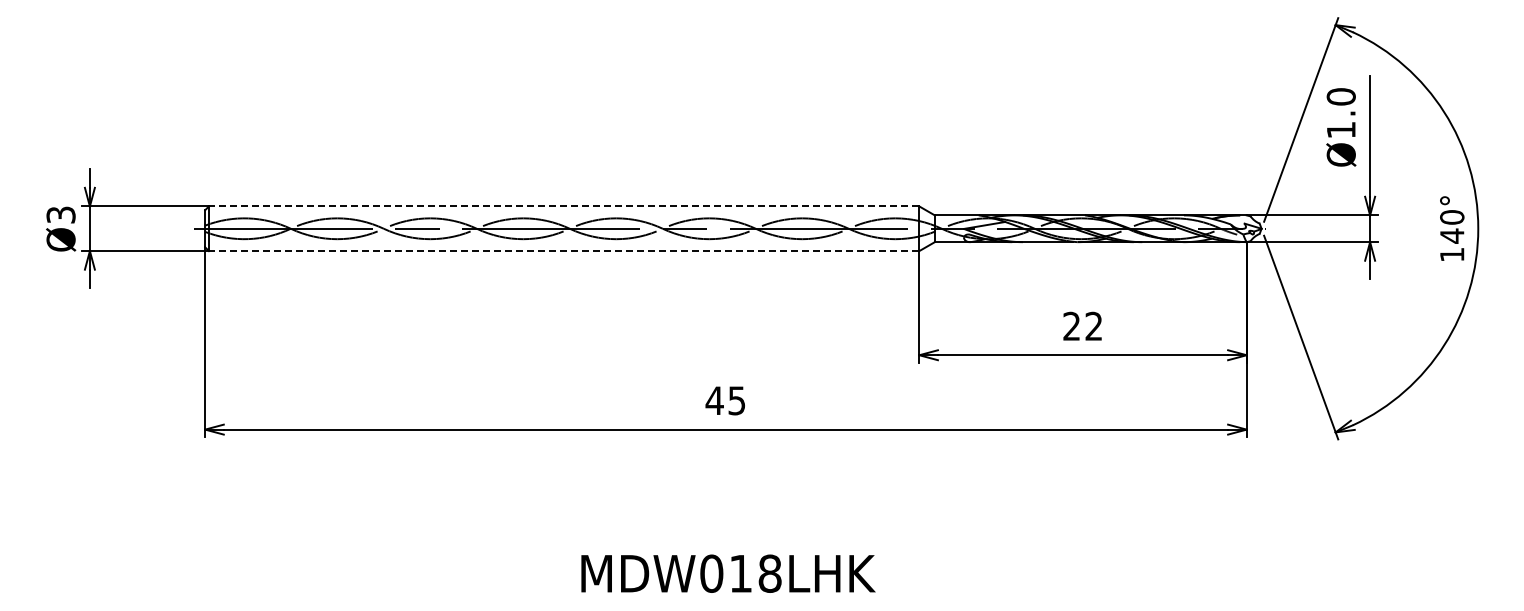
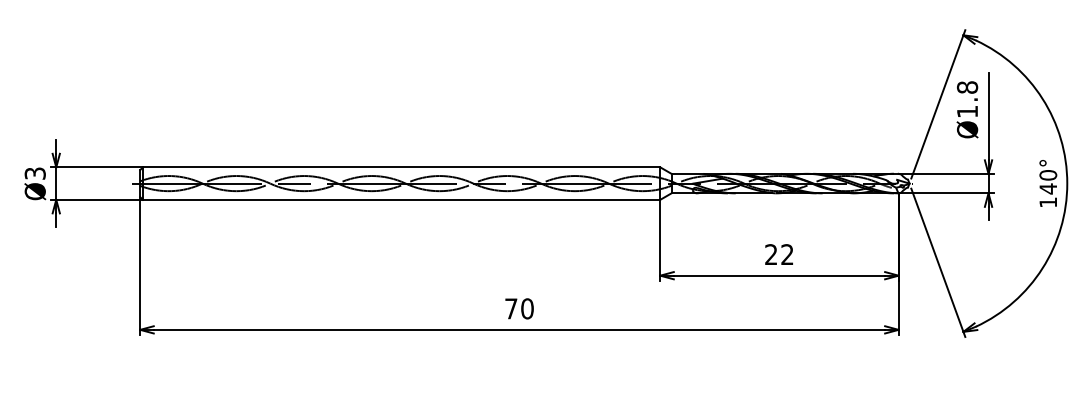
text: (1341, 96) -> (967, 87), Ø1.0 -> Ø1.8
line: (563, 206) -> (401, 167), dashed -> solid
line: (563, 251) -> (401, 200), dashed -> solid
text: (725, 400) -> (519, 308), 45 -> 70

